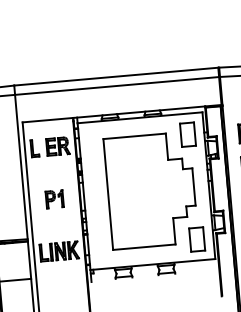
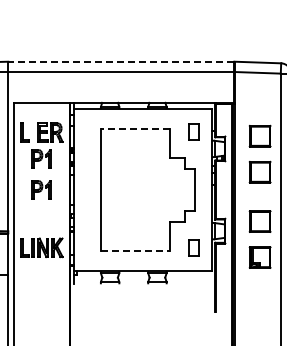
line: (115, 76) -> (120, 61), solid -> dashed
part: (187, 134) -> (193, 131), size x0.6
line: (133, 136) -> (134, 128), solid -> dashed
part: (51, 170) -> (41, 158), added
part: (196, 239) -> (193, 247), size x0.6
line: (144, 247) -> (135, 251), solid -> dashed

